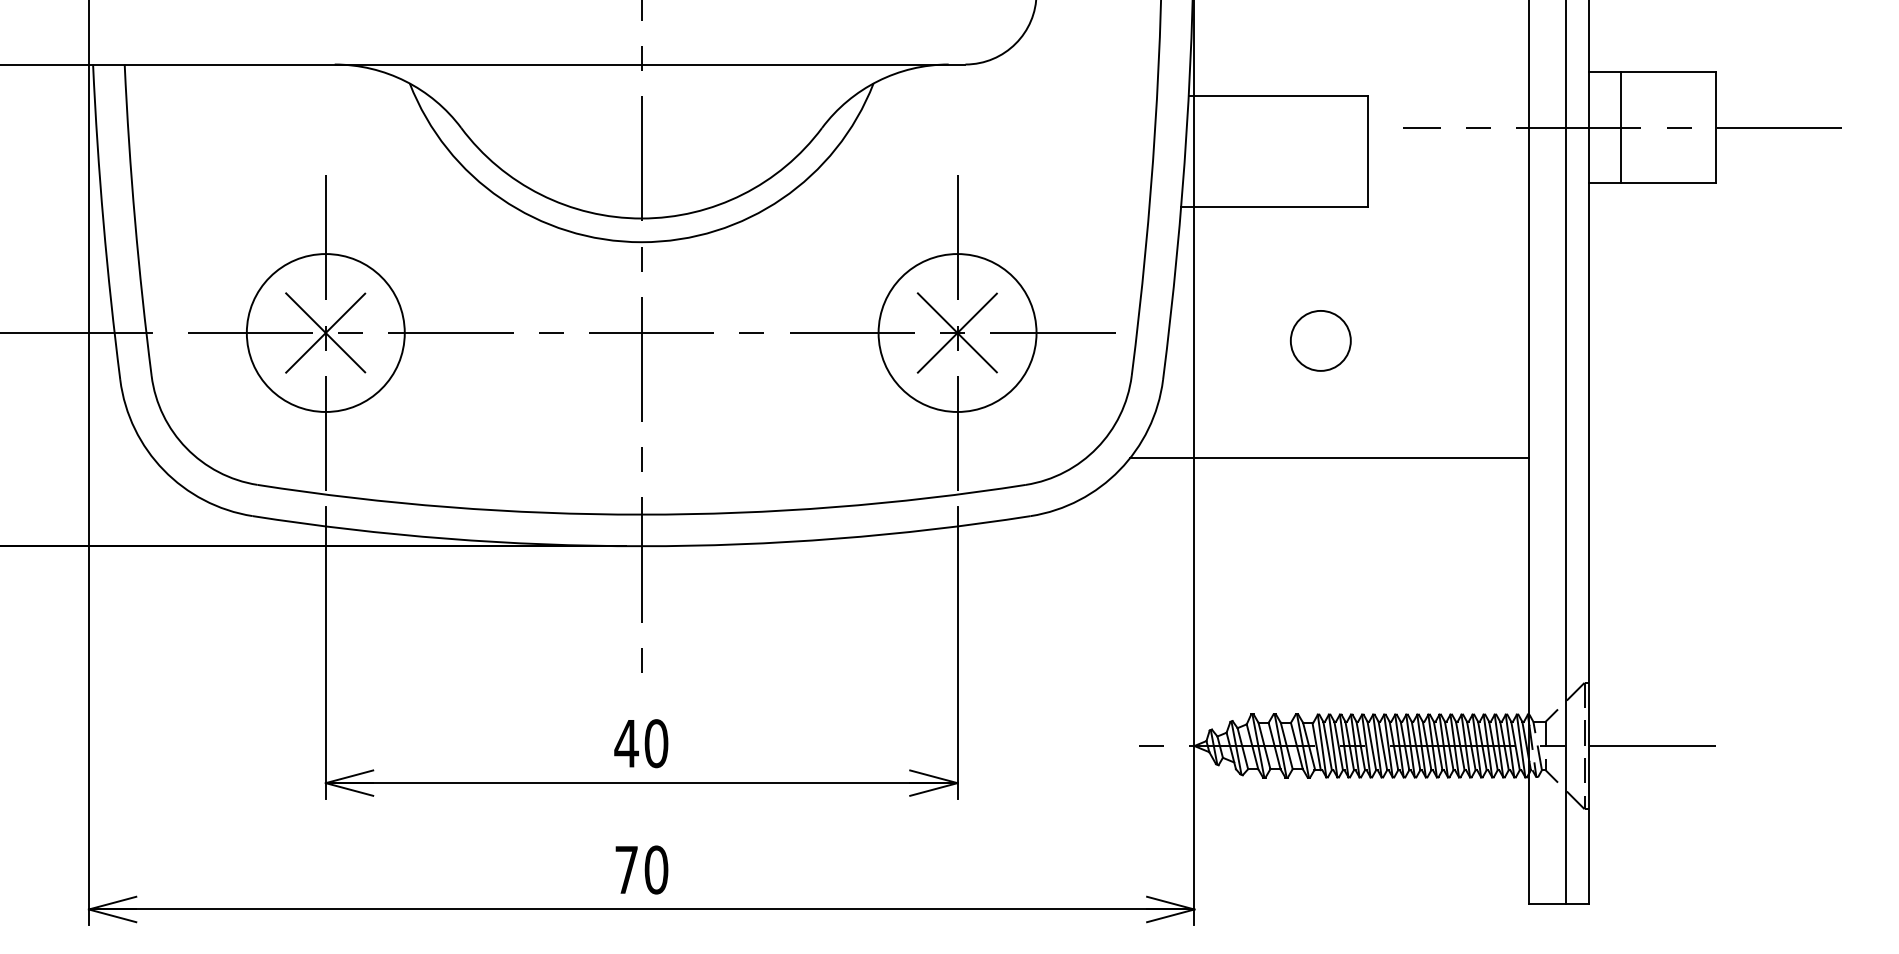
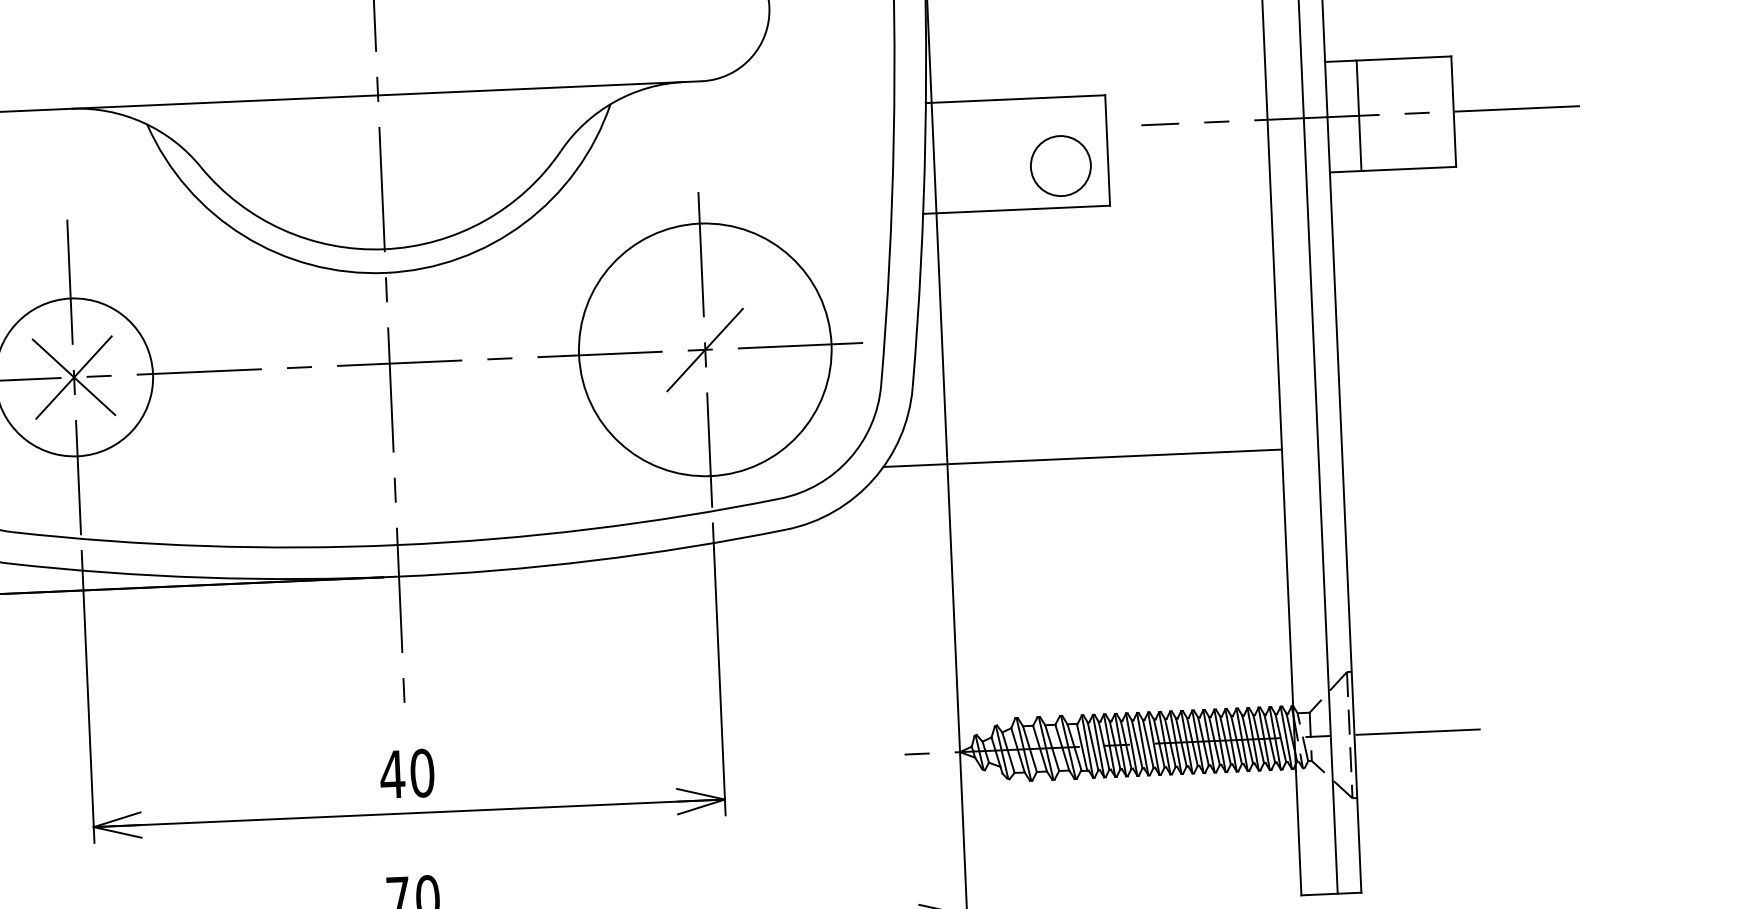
line: (956, 332) -> (704, 349), removed
circle: (957, 332) -> (705, 349), size x1.6
circle: (1320, 340) -> (1060, 165), moved

